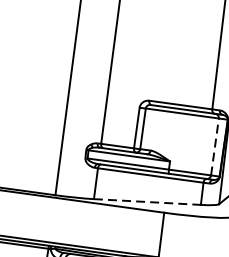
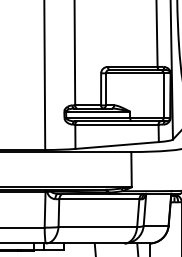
line: (214, 146) -> (163, 95), dashed -> solid
line: (147, 202) -> (117, 145), dashed -> solid

